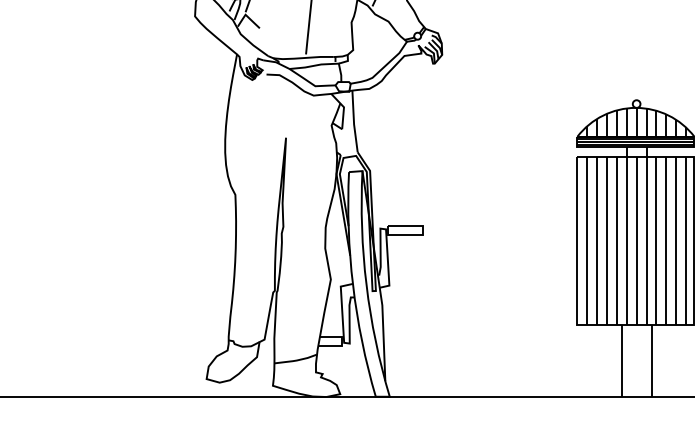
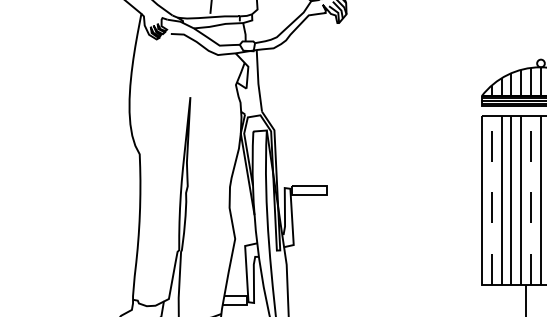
line: (626, 235) -> (530, 194), solid -> dashed
line: (587, 240) -> (491, 199), solid -> dashed

